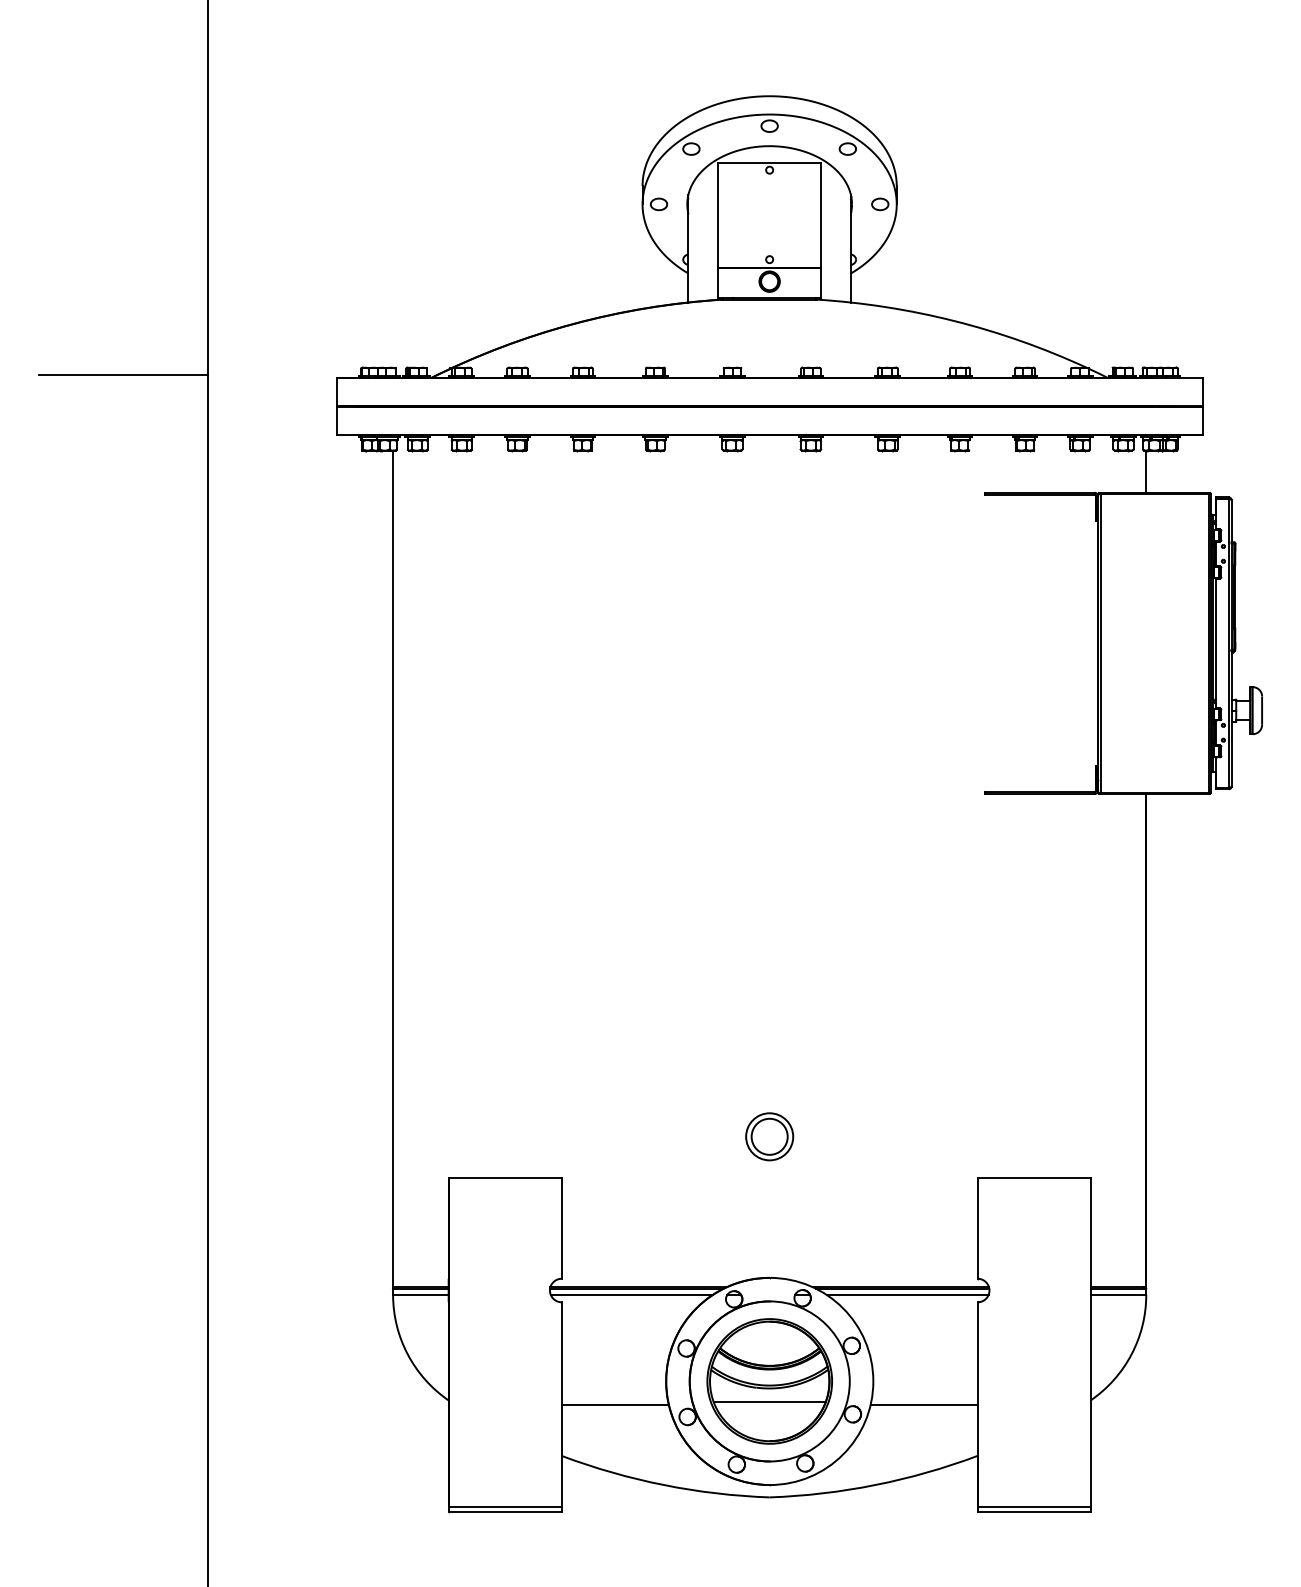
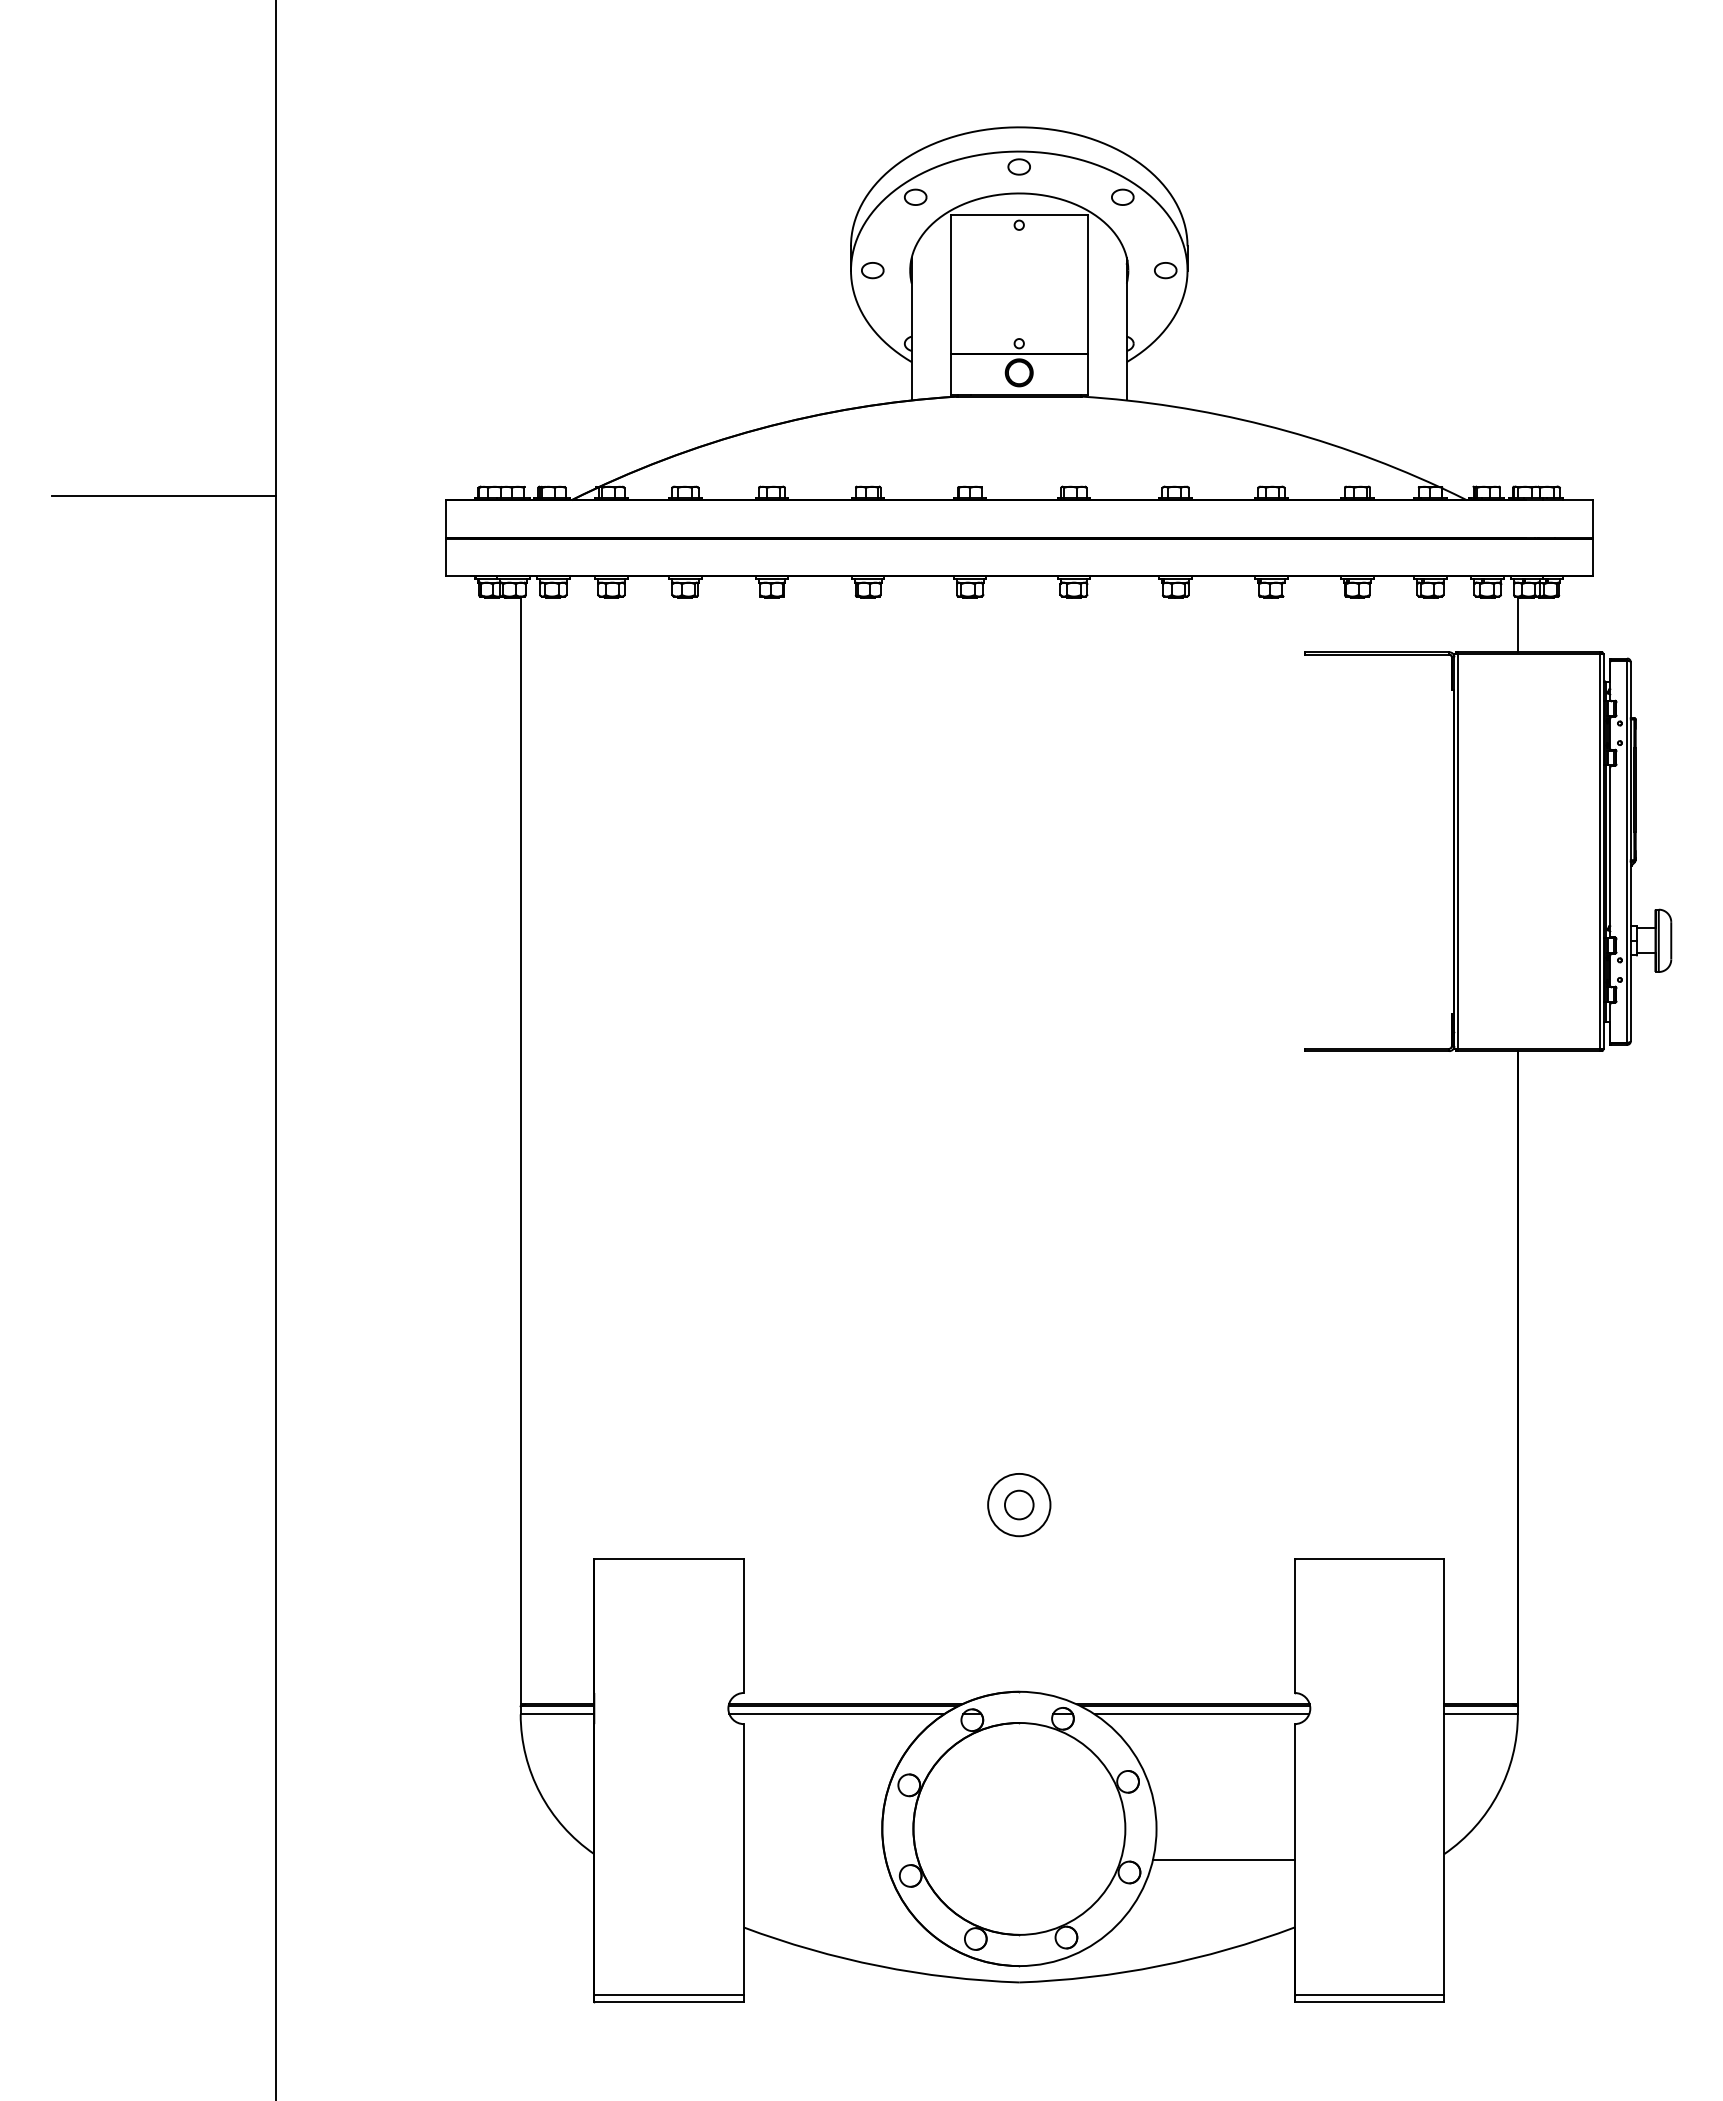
circle: (769, 1136) -> (1019, 1504), size x0.6
part: (769, 1381) -> (1019, 1828), removed
line: (615, 1404) -> (814, 1859), removed

